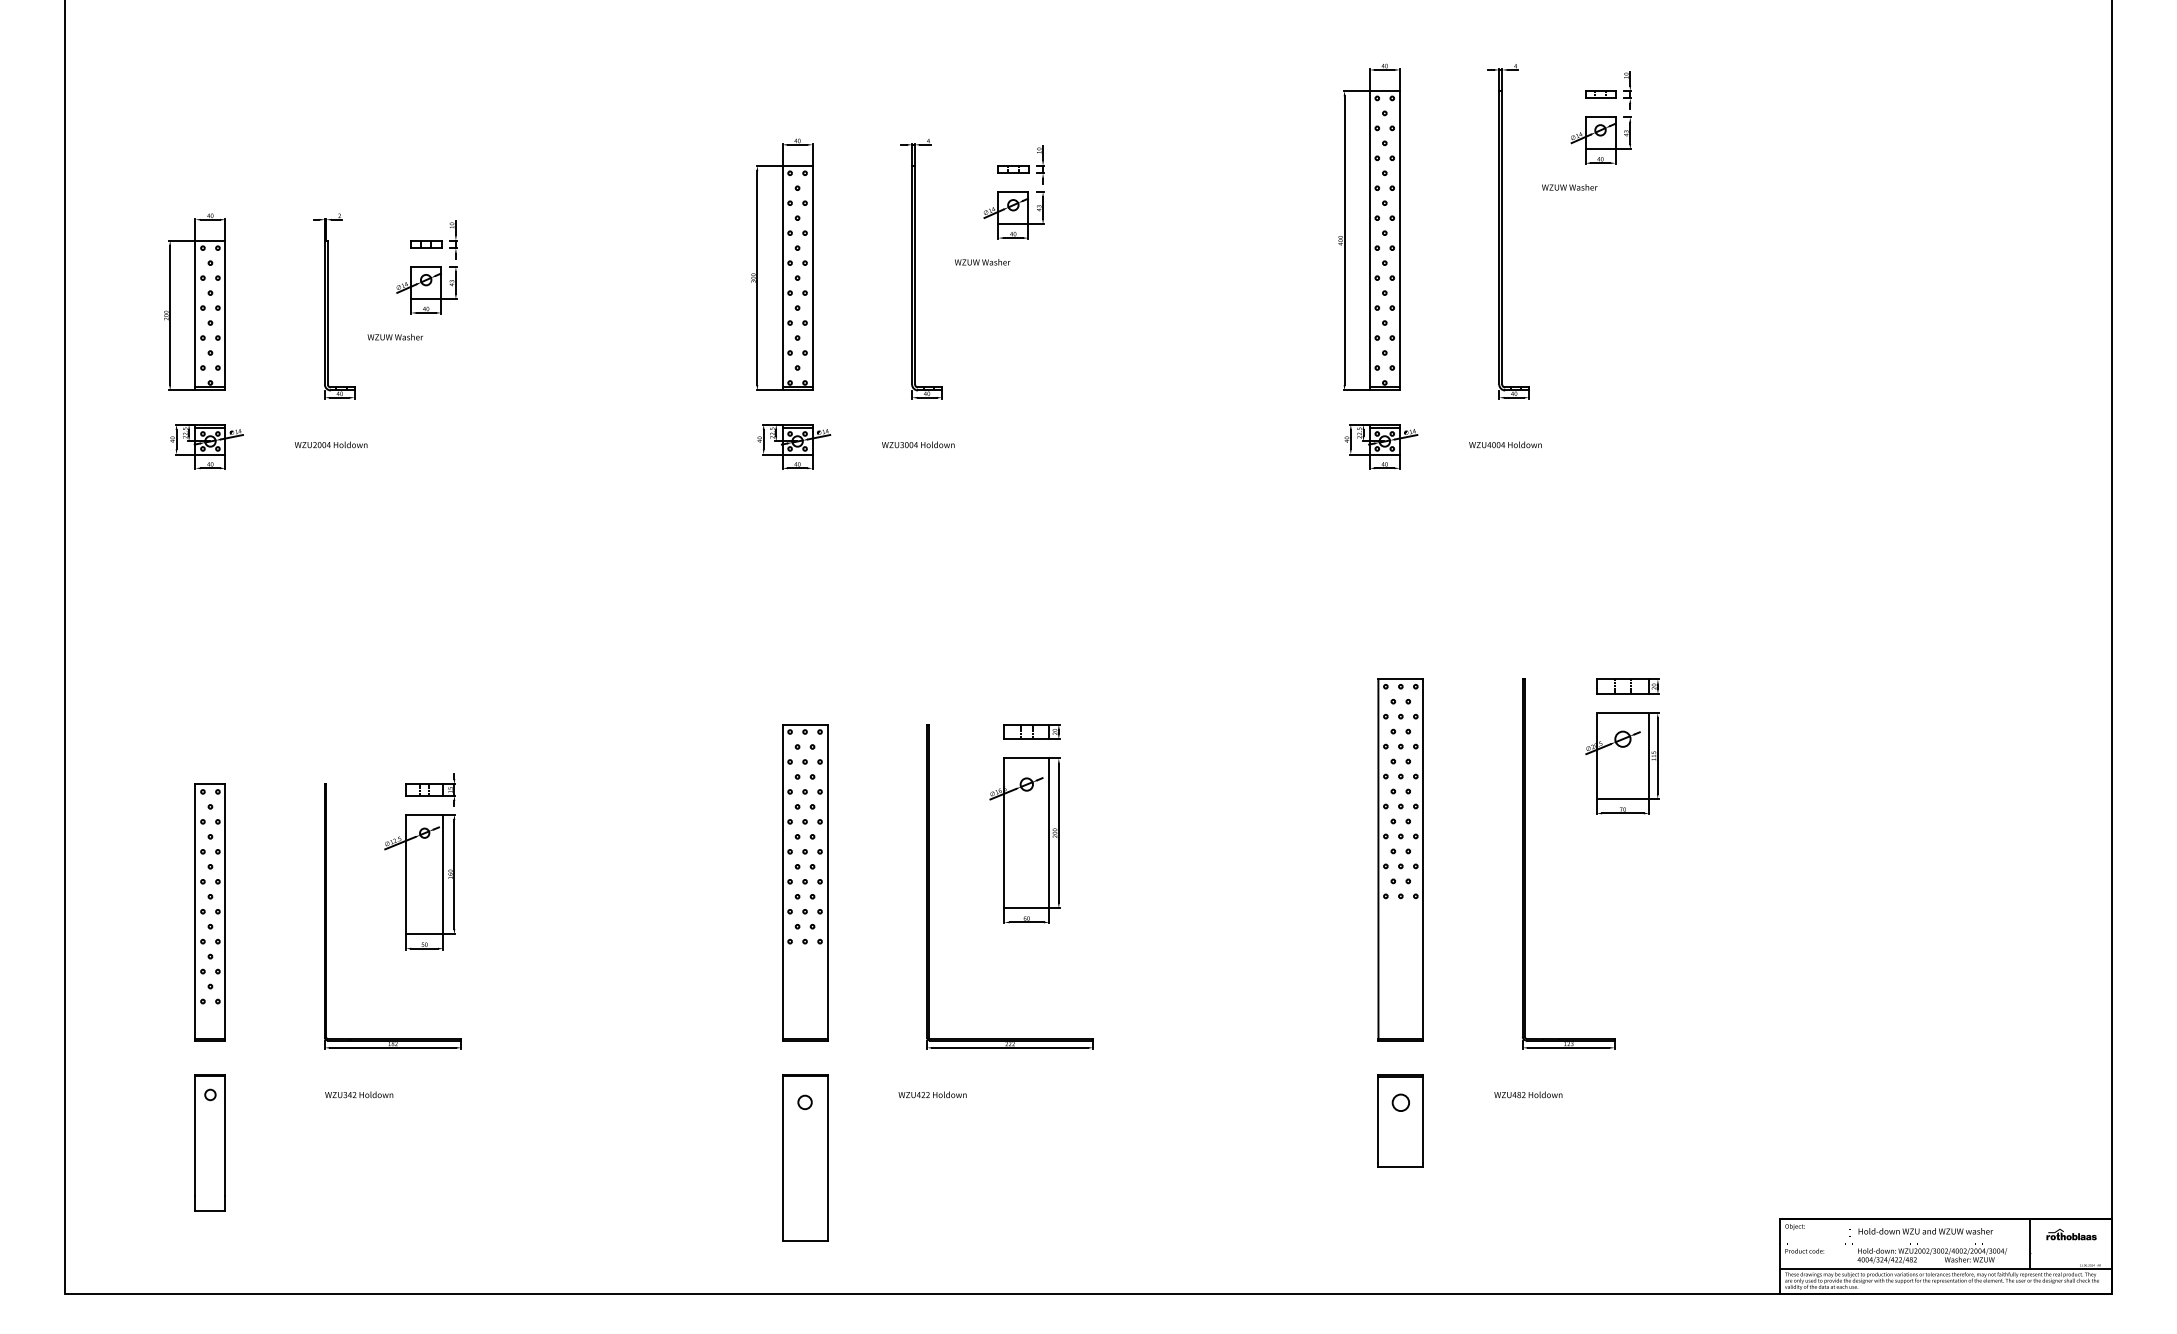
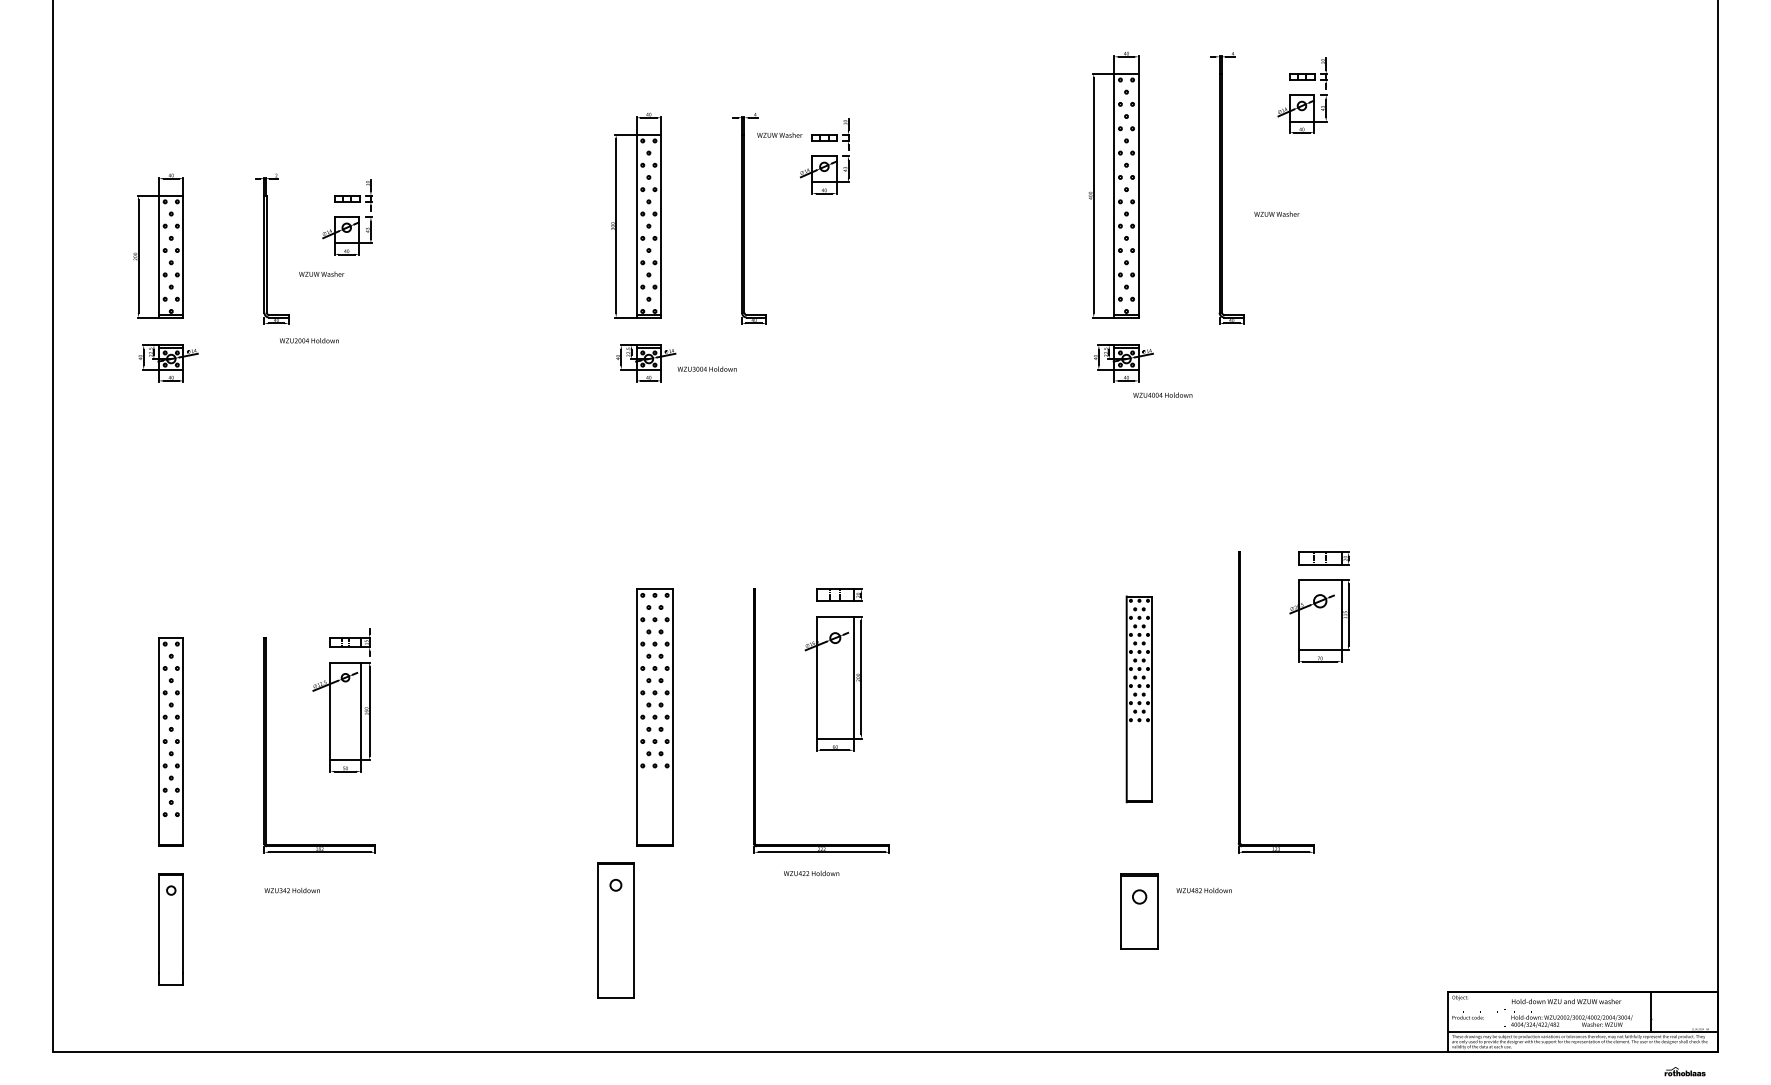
text: (1569, 187) -> (1276, 214), moved
text: (982, 262) -> (779, 135), moved
text: (330, 444) -> (308, 340), moved
text: (918, 444) -> (707, 368), moved
text: (1505, 444) -> (1162, 394), moved
part: (1400, 859) -> (1139, 699), size x0.7
text: (932, 1094) -> (811, 873), moved
text: (1528, 1094) -> (1204, 890), moved
part: (805, 1157) -> (616, 930), moved
part: (2071, 1234) -> (1685, 1071), moved

